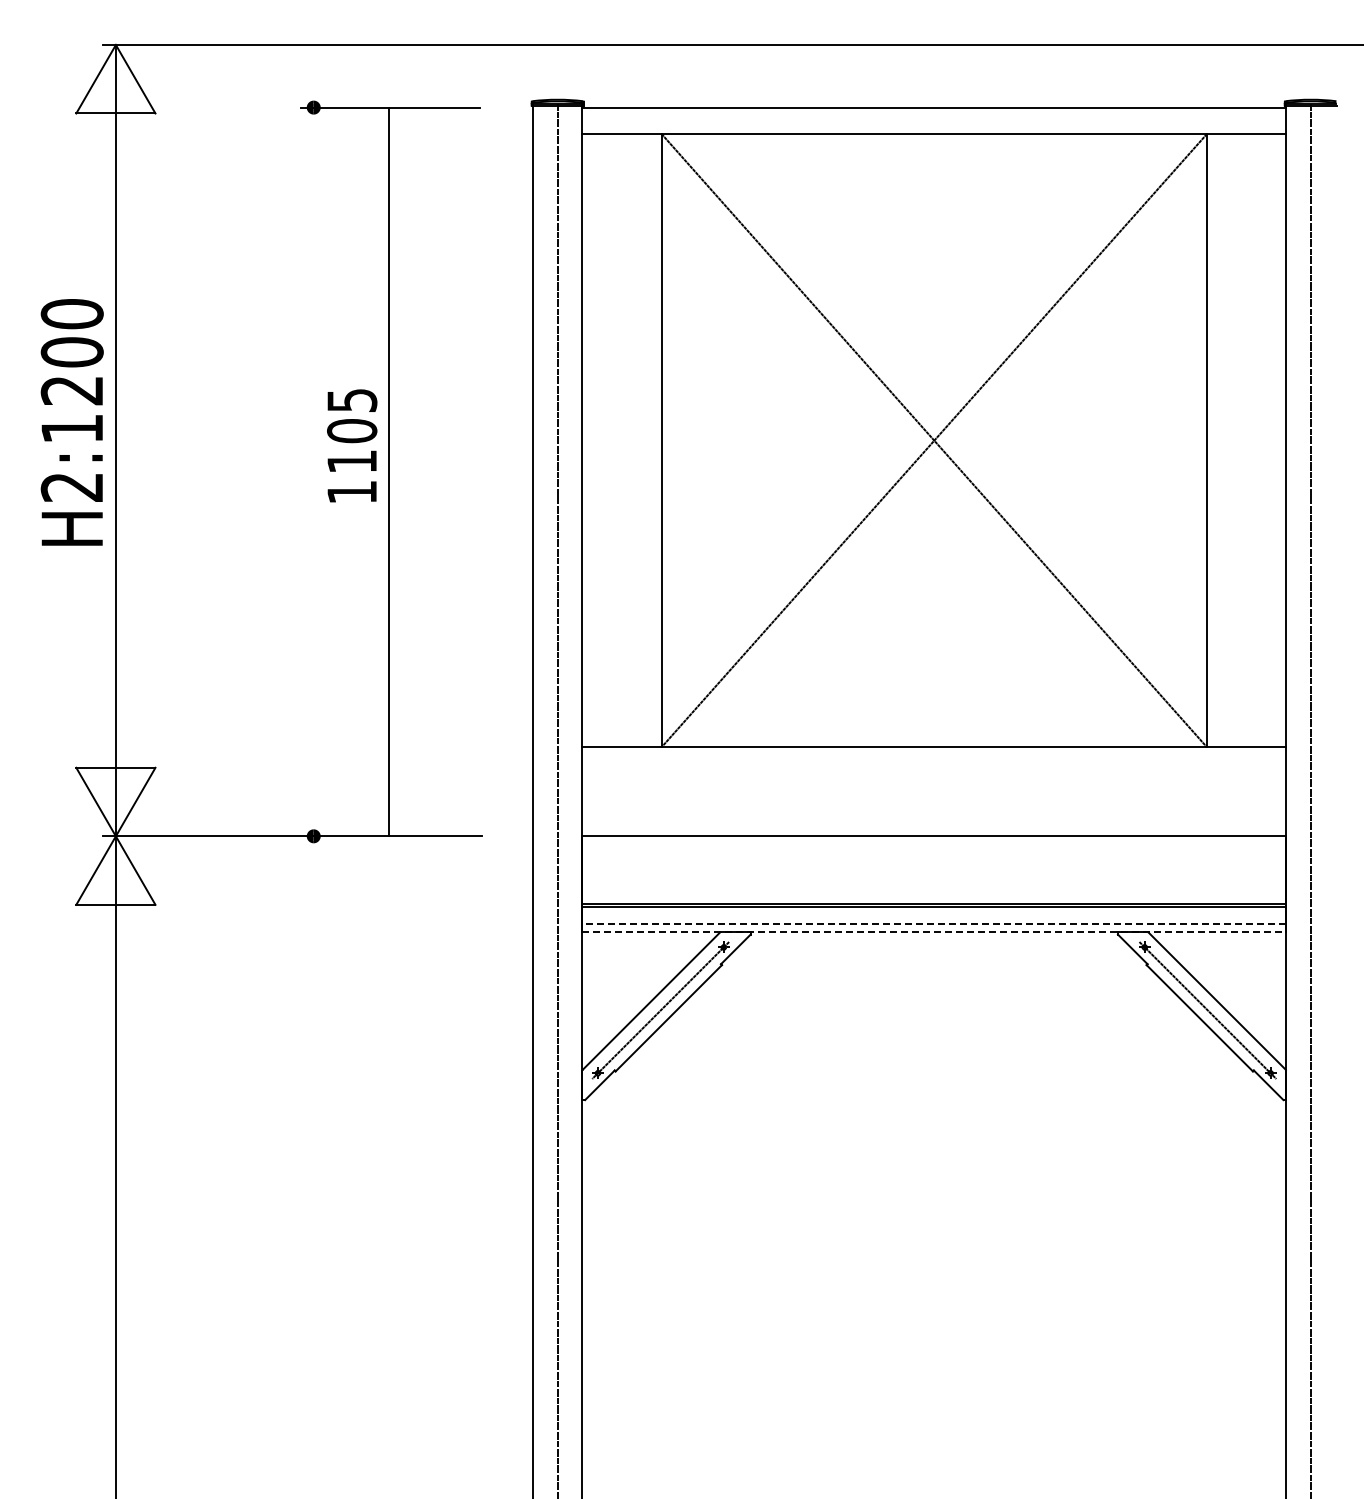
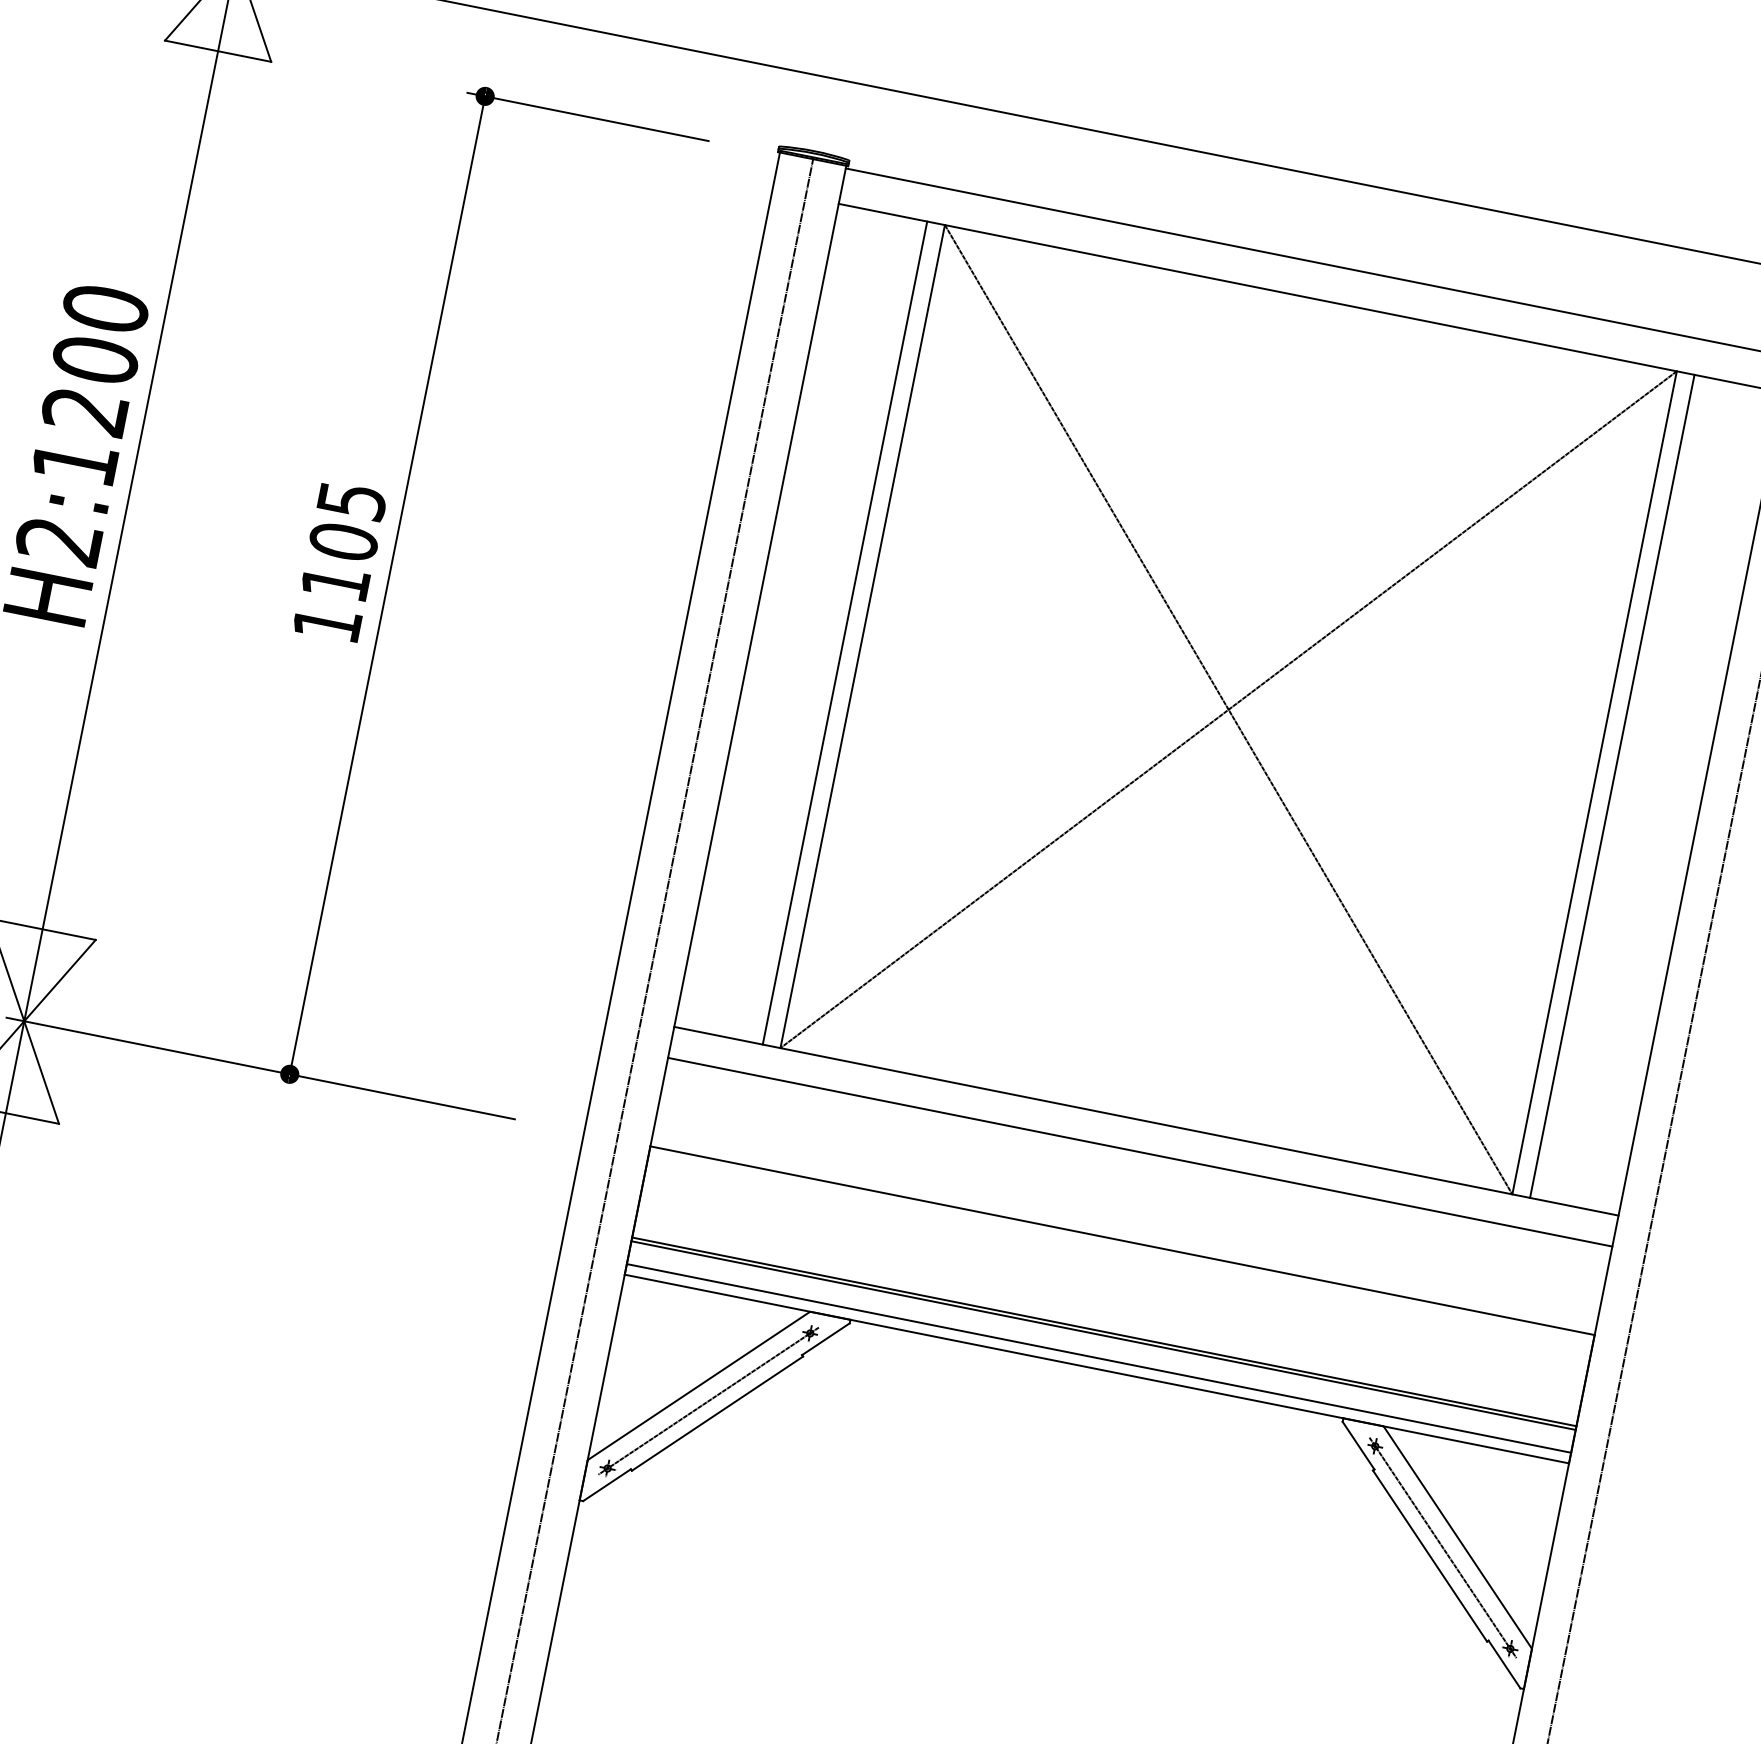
line: (648, 440) -> (845, 632), added
line: (1220, 440) -> (1612, 786), added
text: (352, 445) -> (340, 561), moved
line: (388, 471) -> (387, 584), moved
line: (934, 770) -> (1140, 1152), added
line: (934, 924) -> (1099, 1359), dashed -> solid
line: (934, 931) -> (1097, 1368), dashed -> solid

